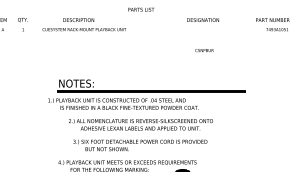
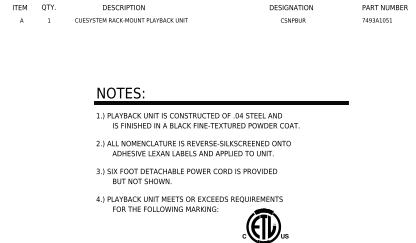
text: (276, 29) -> (376, 20), moved
text: (203, 50) -> (292, 20), moved
text: (123, 103) -> (198, 120), moved
text: (140, 124) -> (193, 148), moved
text: (140, 145) -> (186, 176), moved

